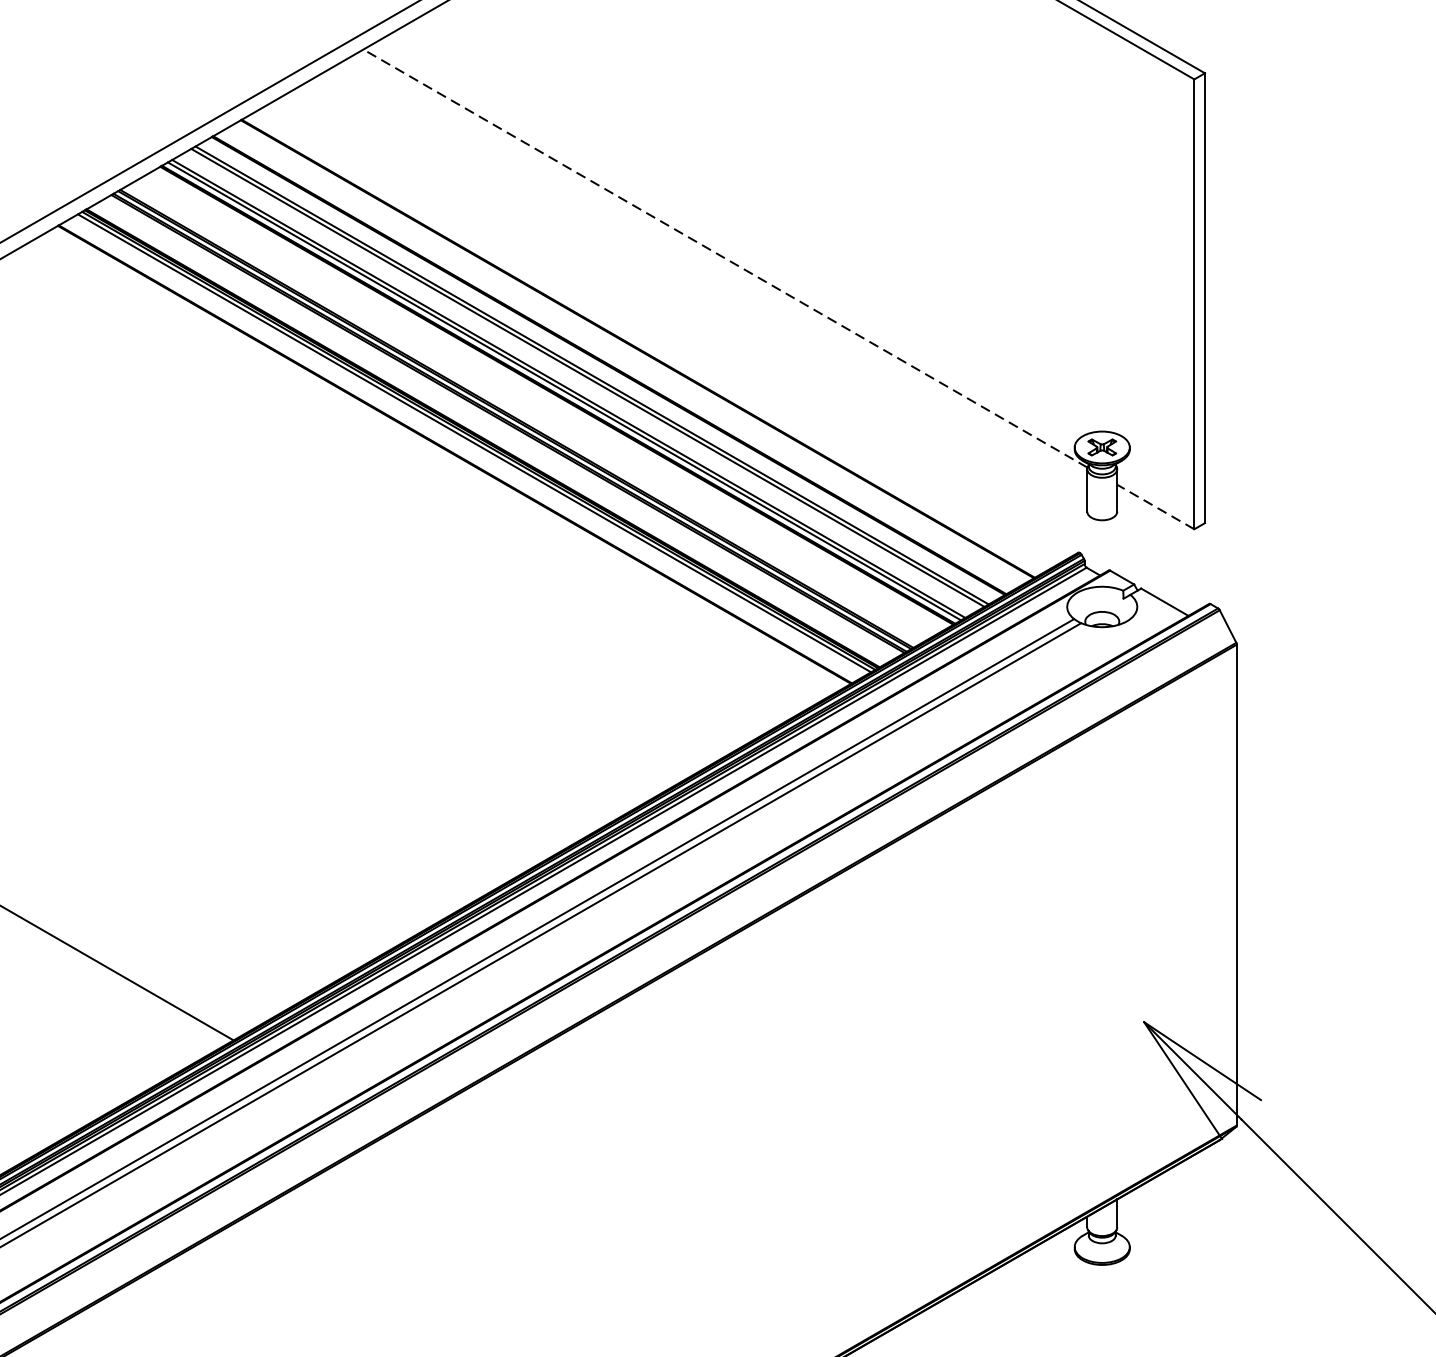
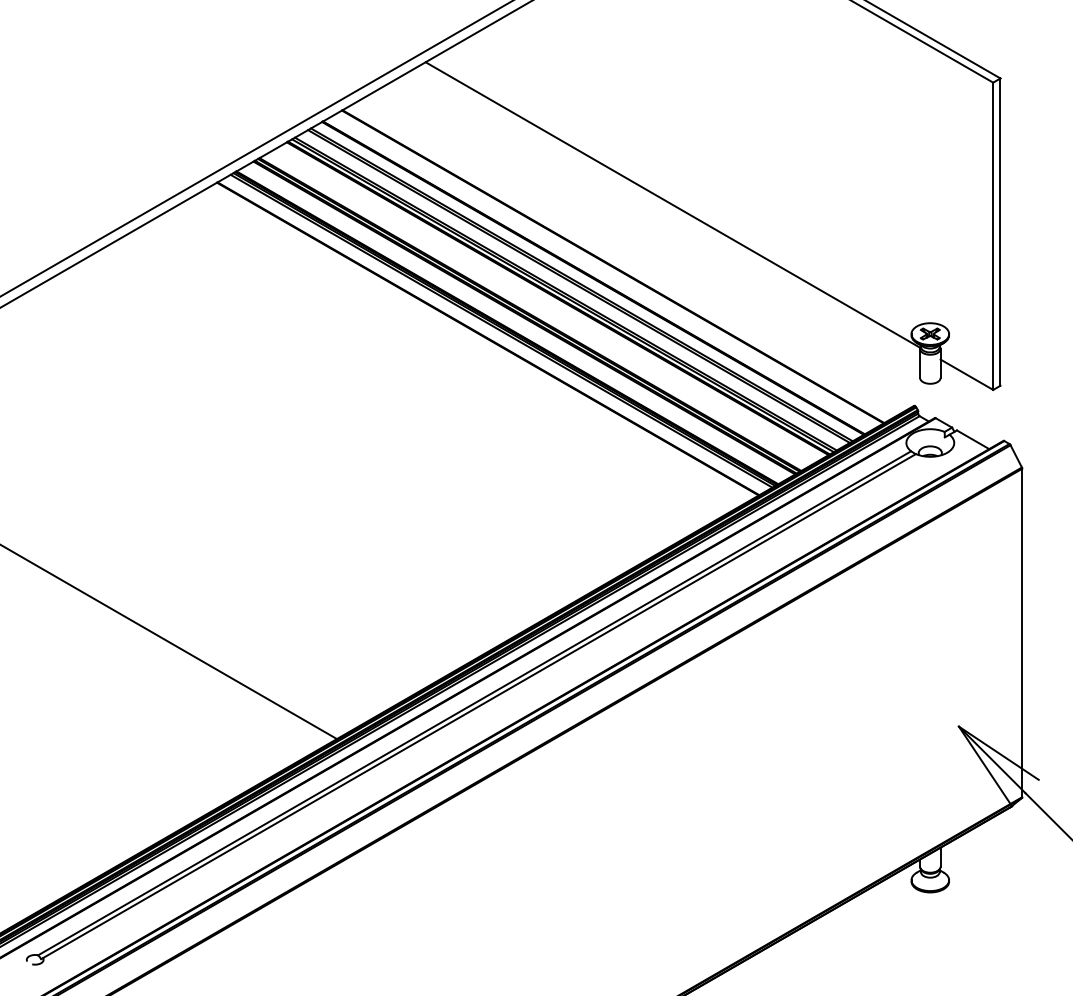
line: (724, 259) -> (672, 205), dashed -> solid
line: (1155, 506) -> (966, 374), dashed -> solid

